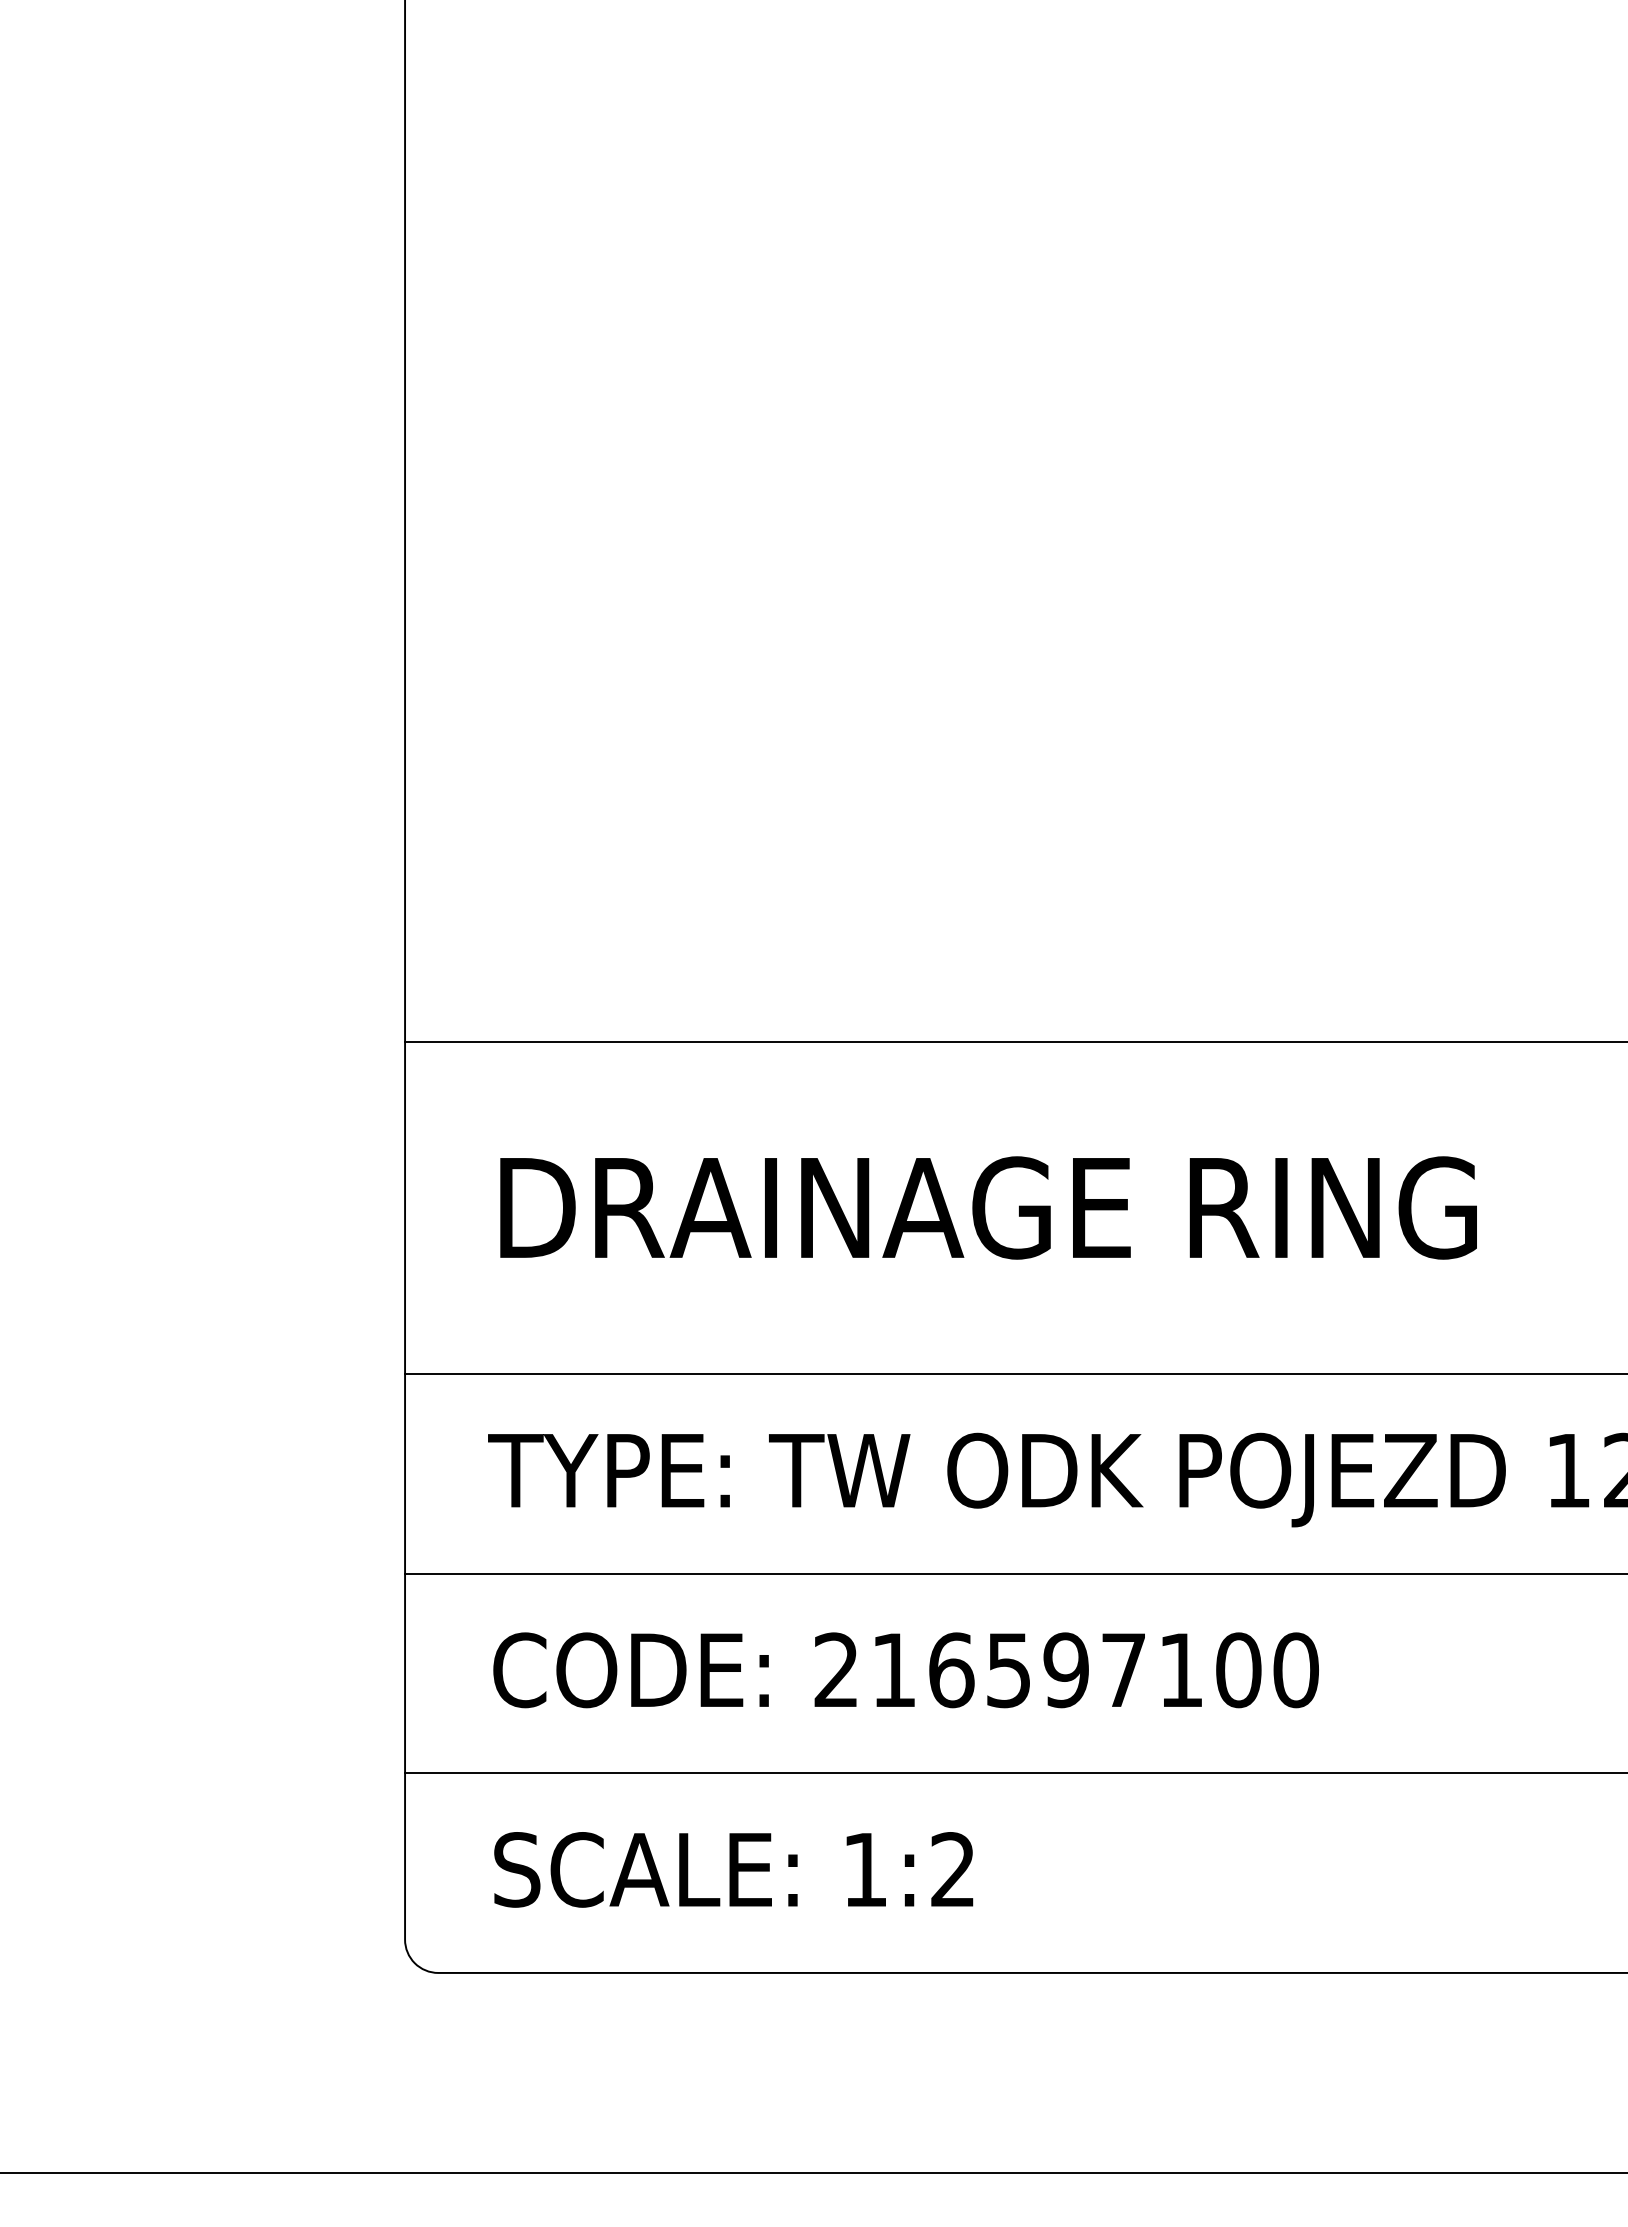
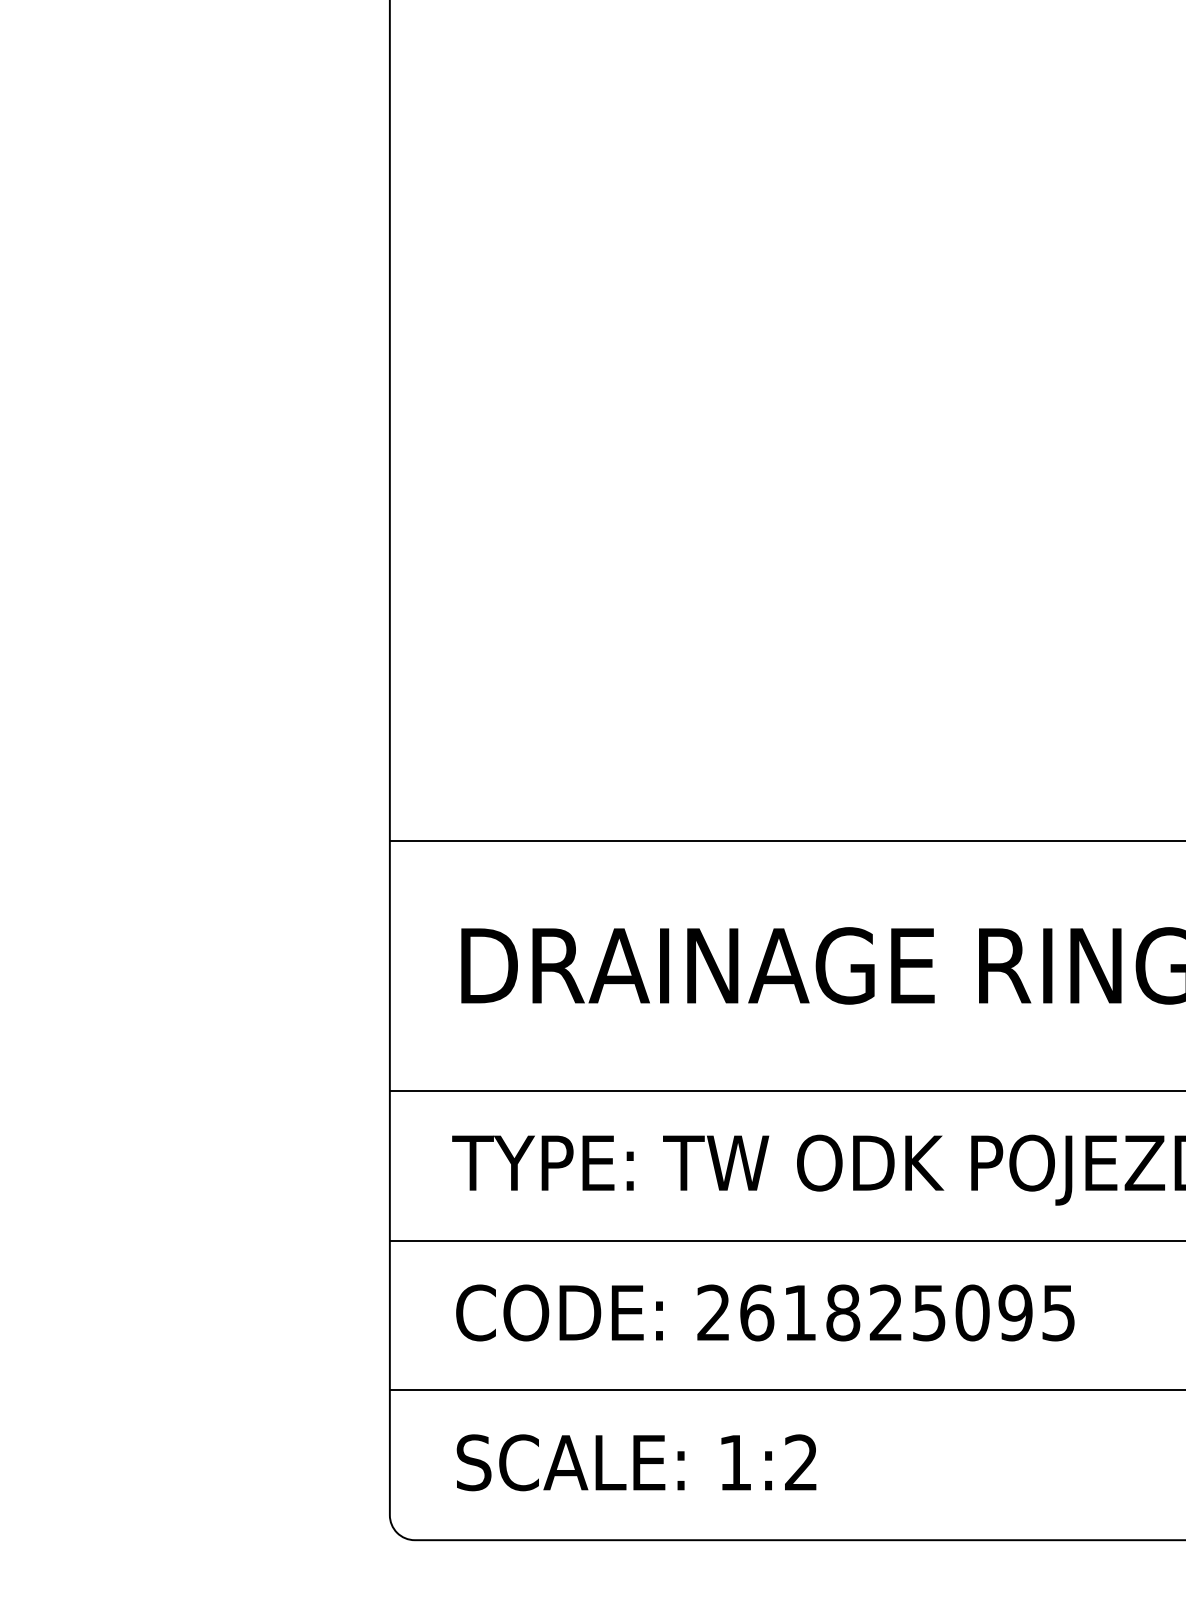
text: (1094, 1670) -> (907, 1313), 216597100 -> 261825095

